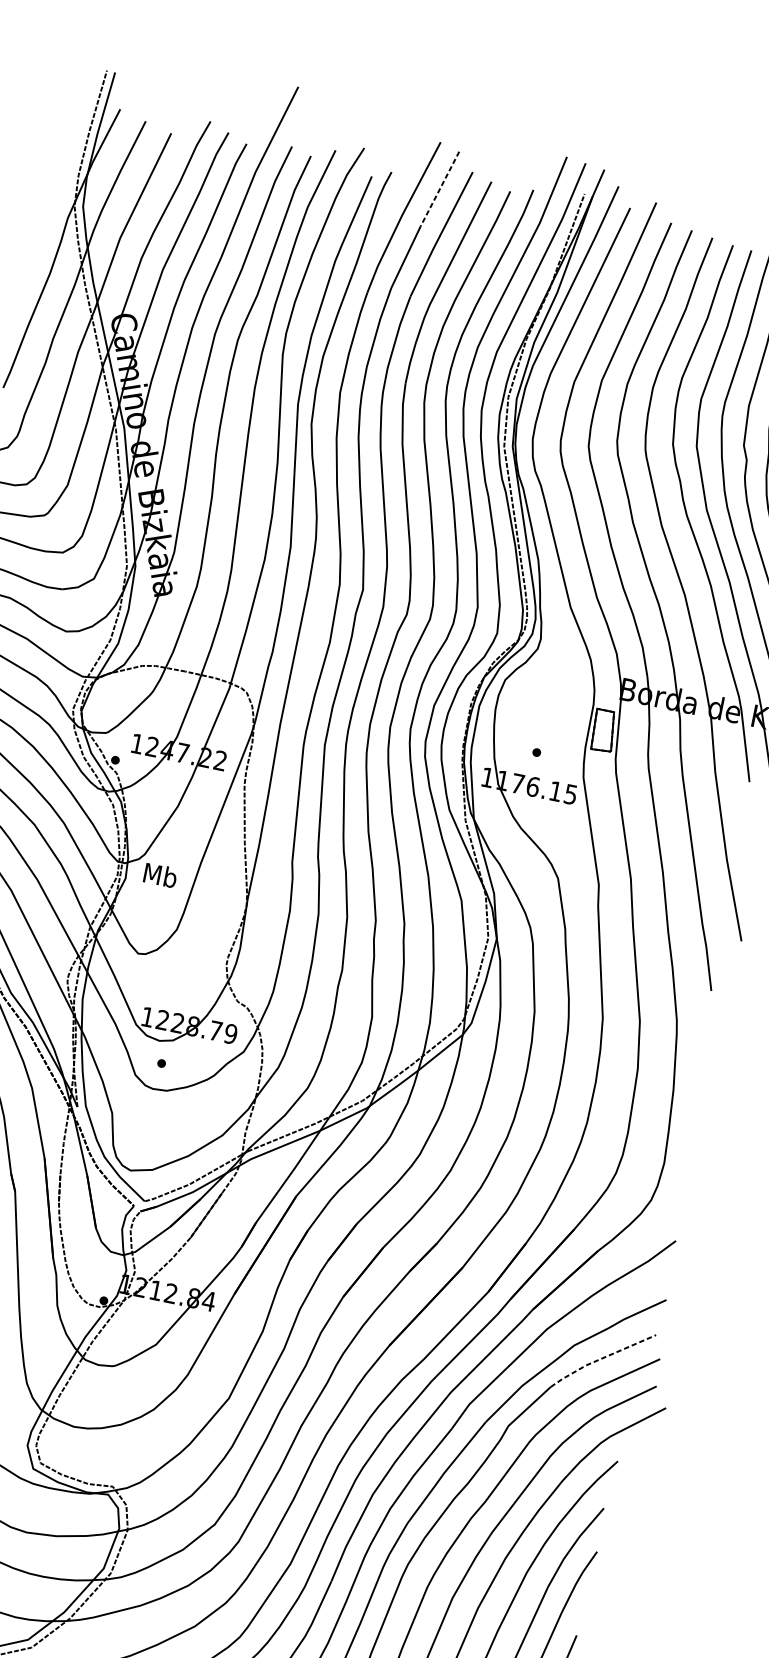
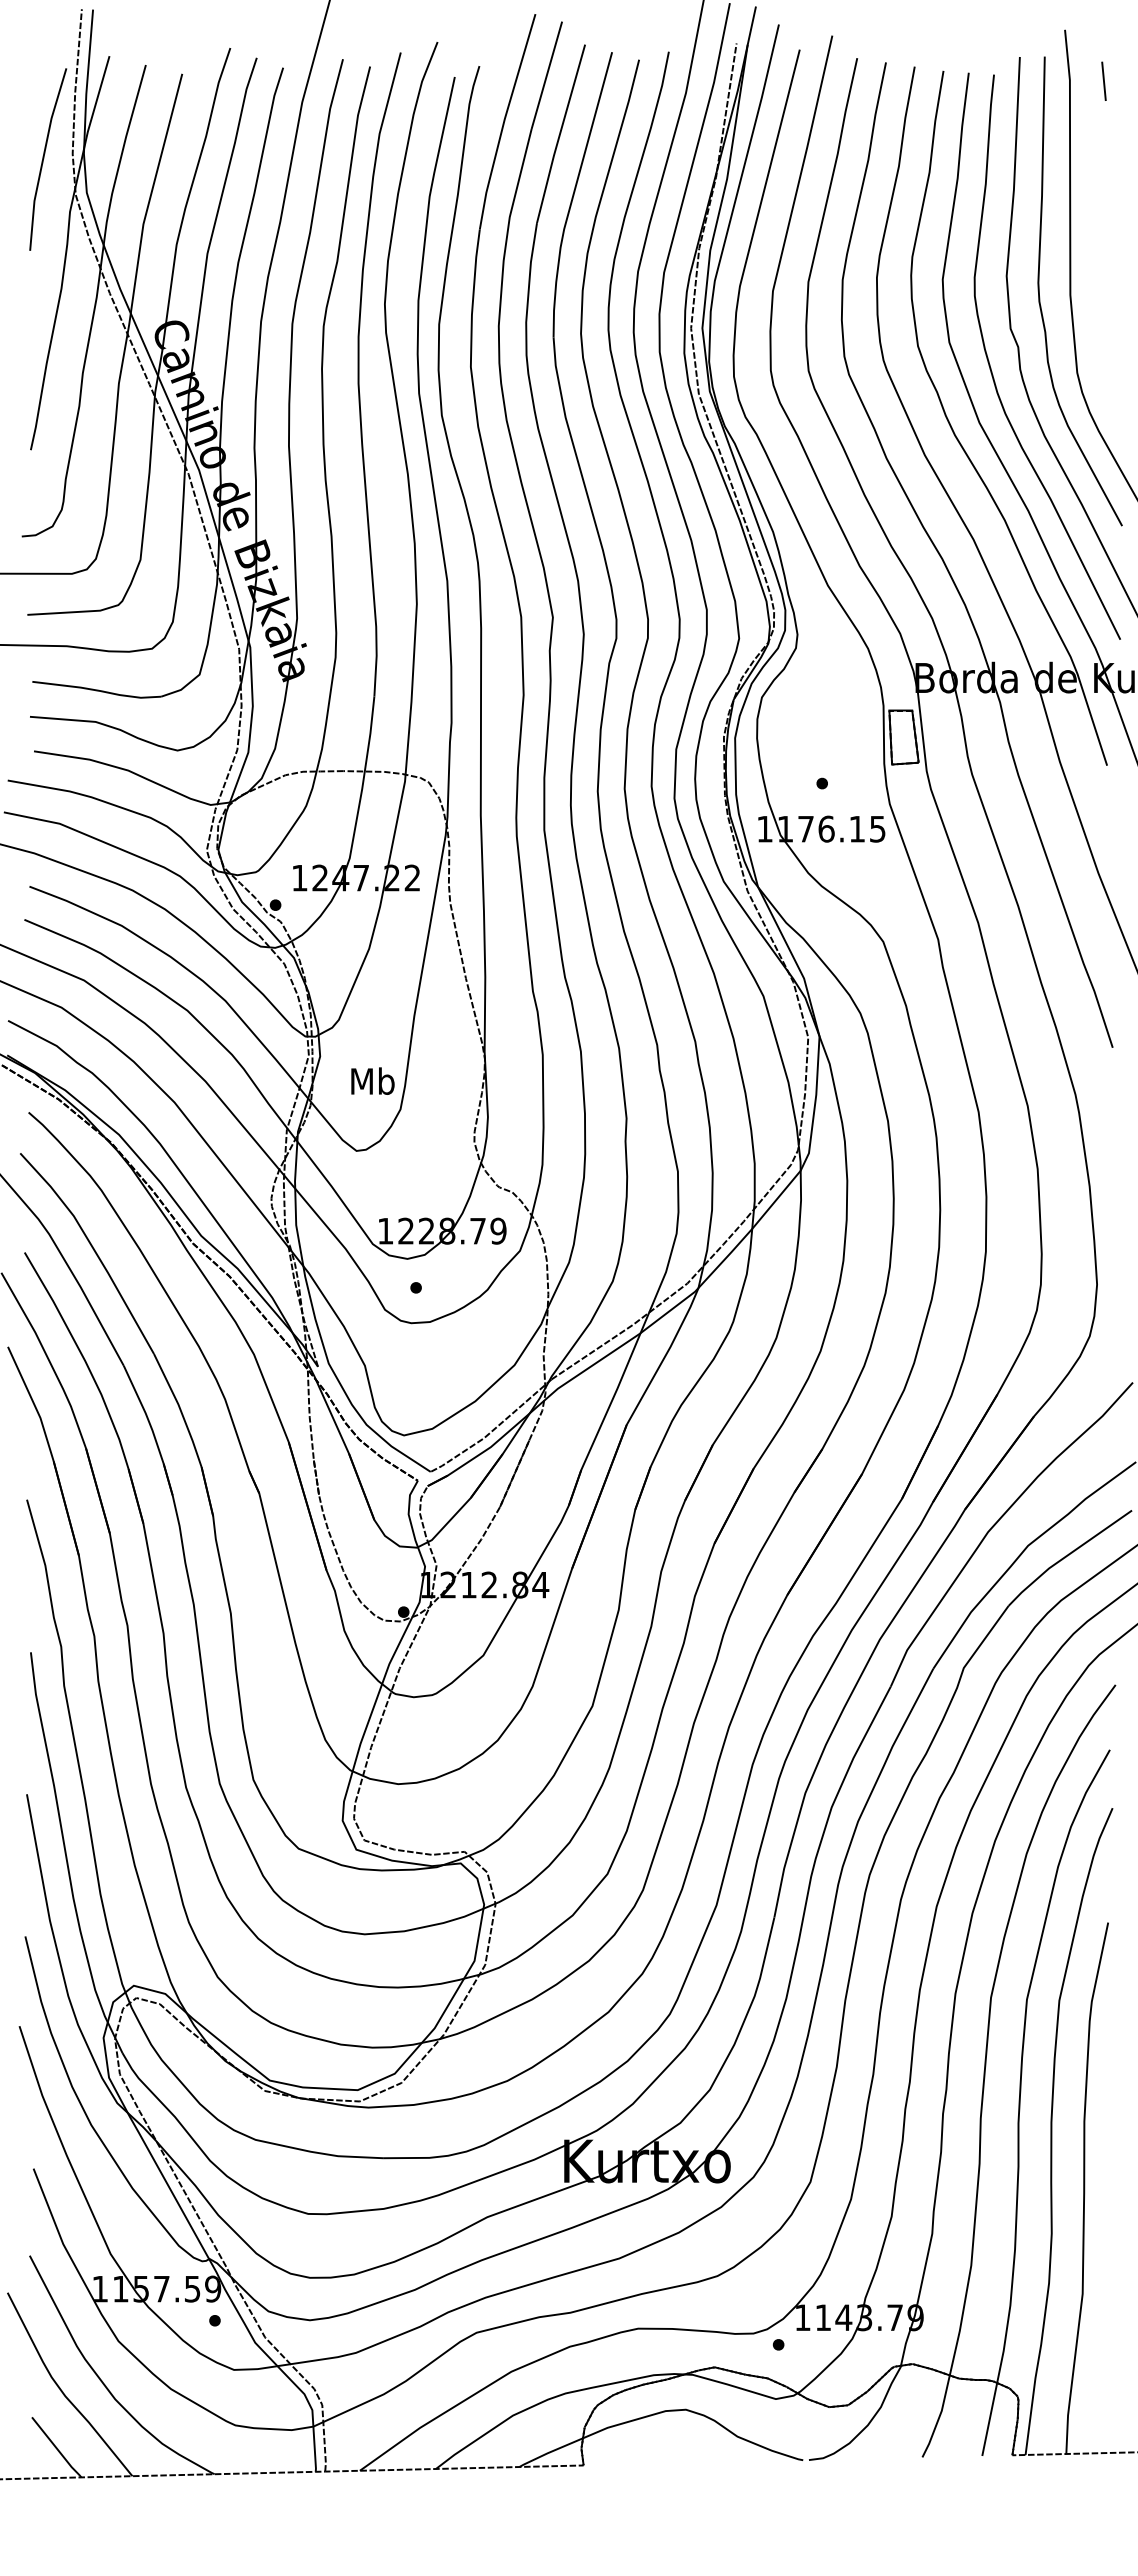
line: (57, 174) -> (44, 158), added
line: (439, 189) -> (546, 75), dashed -> solid
text: (160, 874) -> (372, 1080), moved
line: (601, 1358) -> (1067, 1555), dashed -> solid

